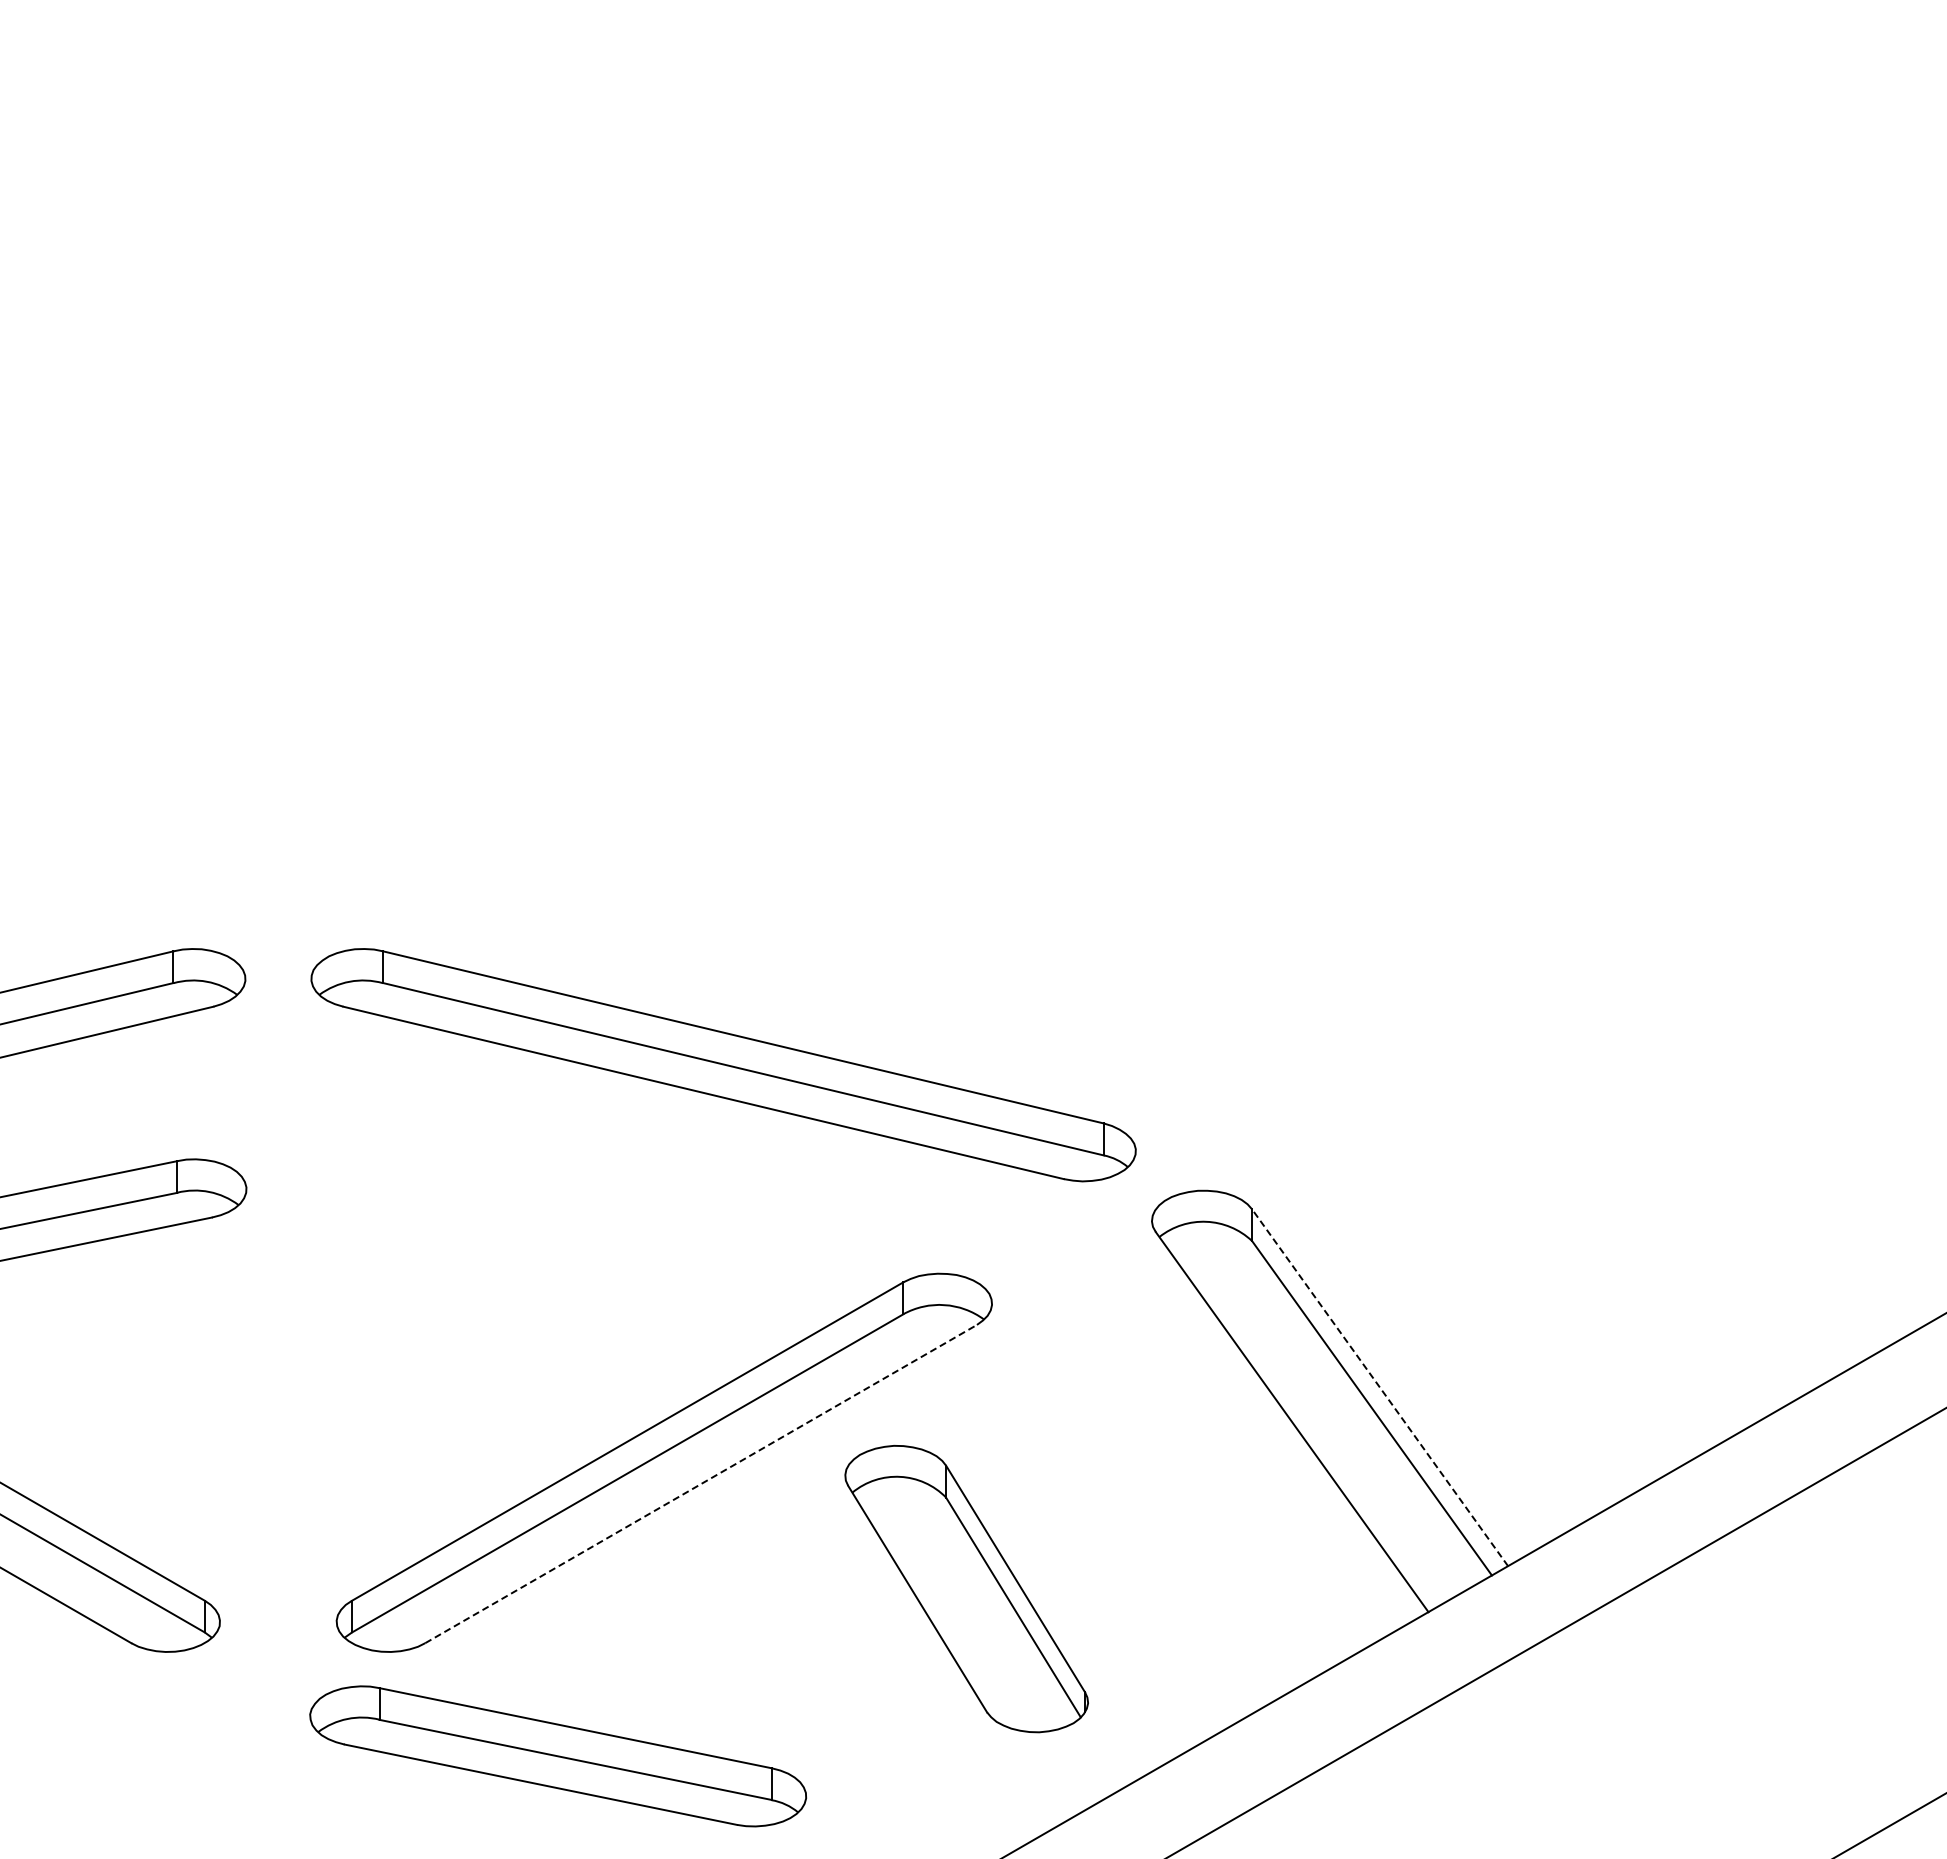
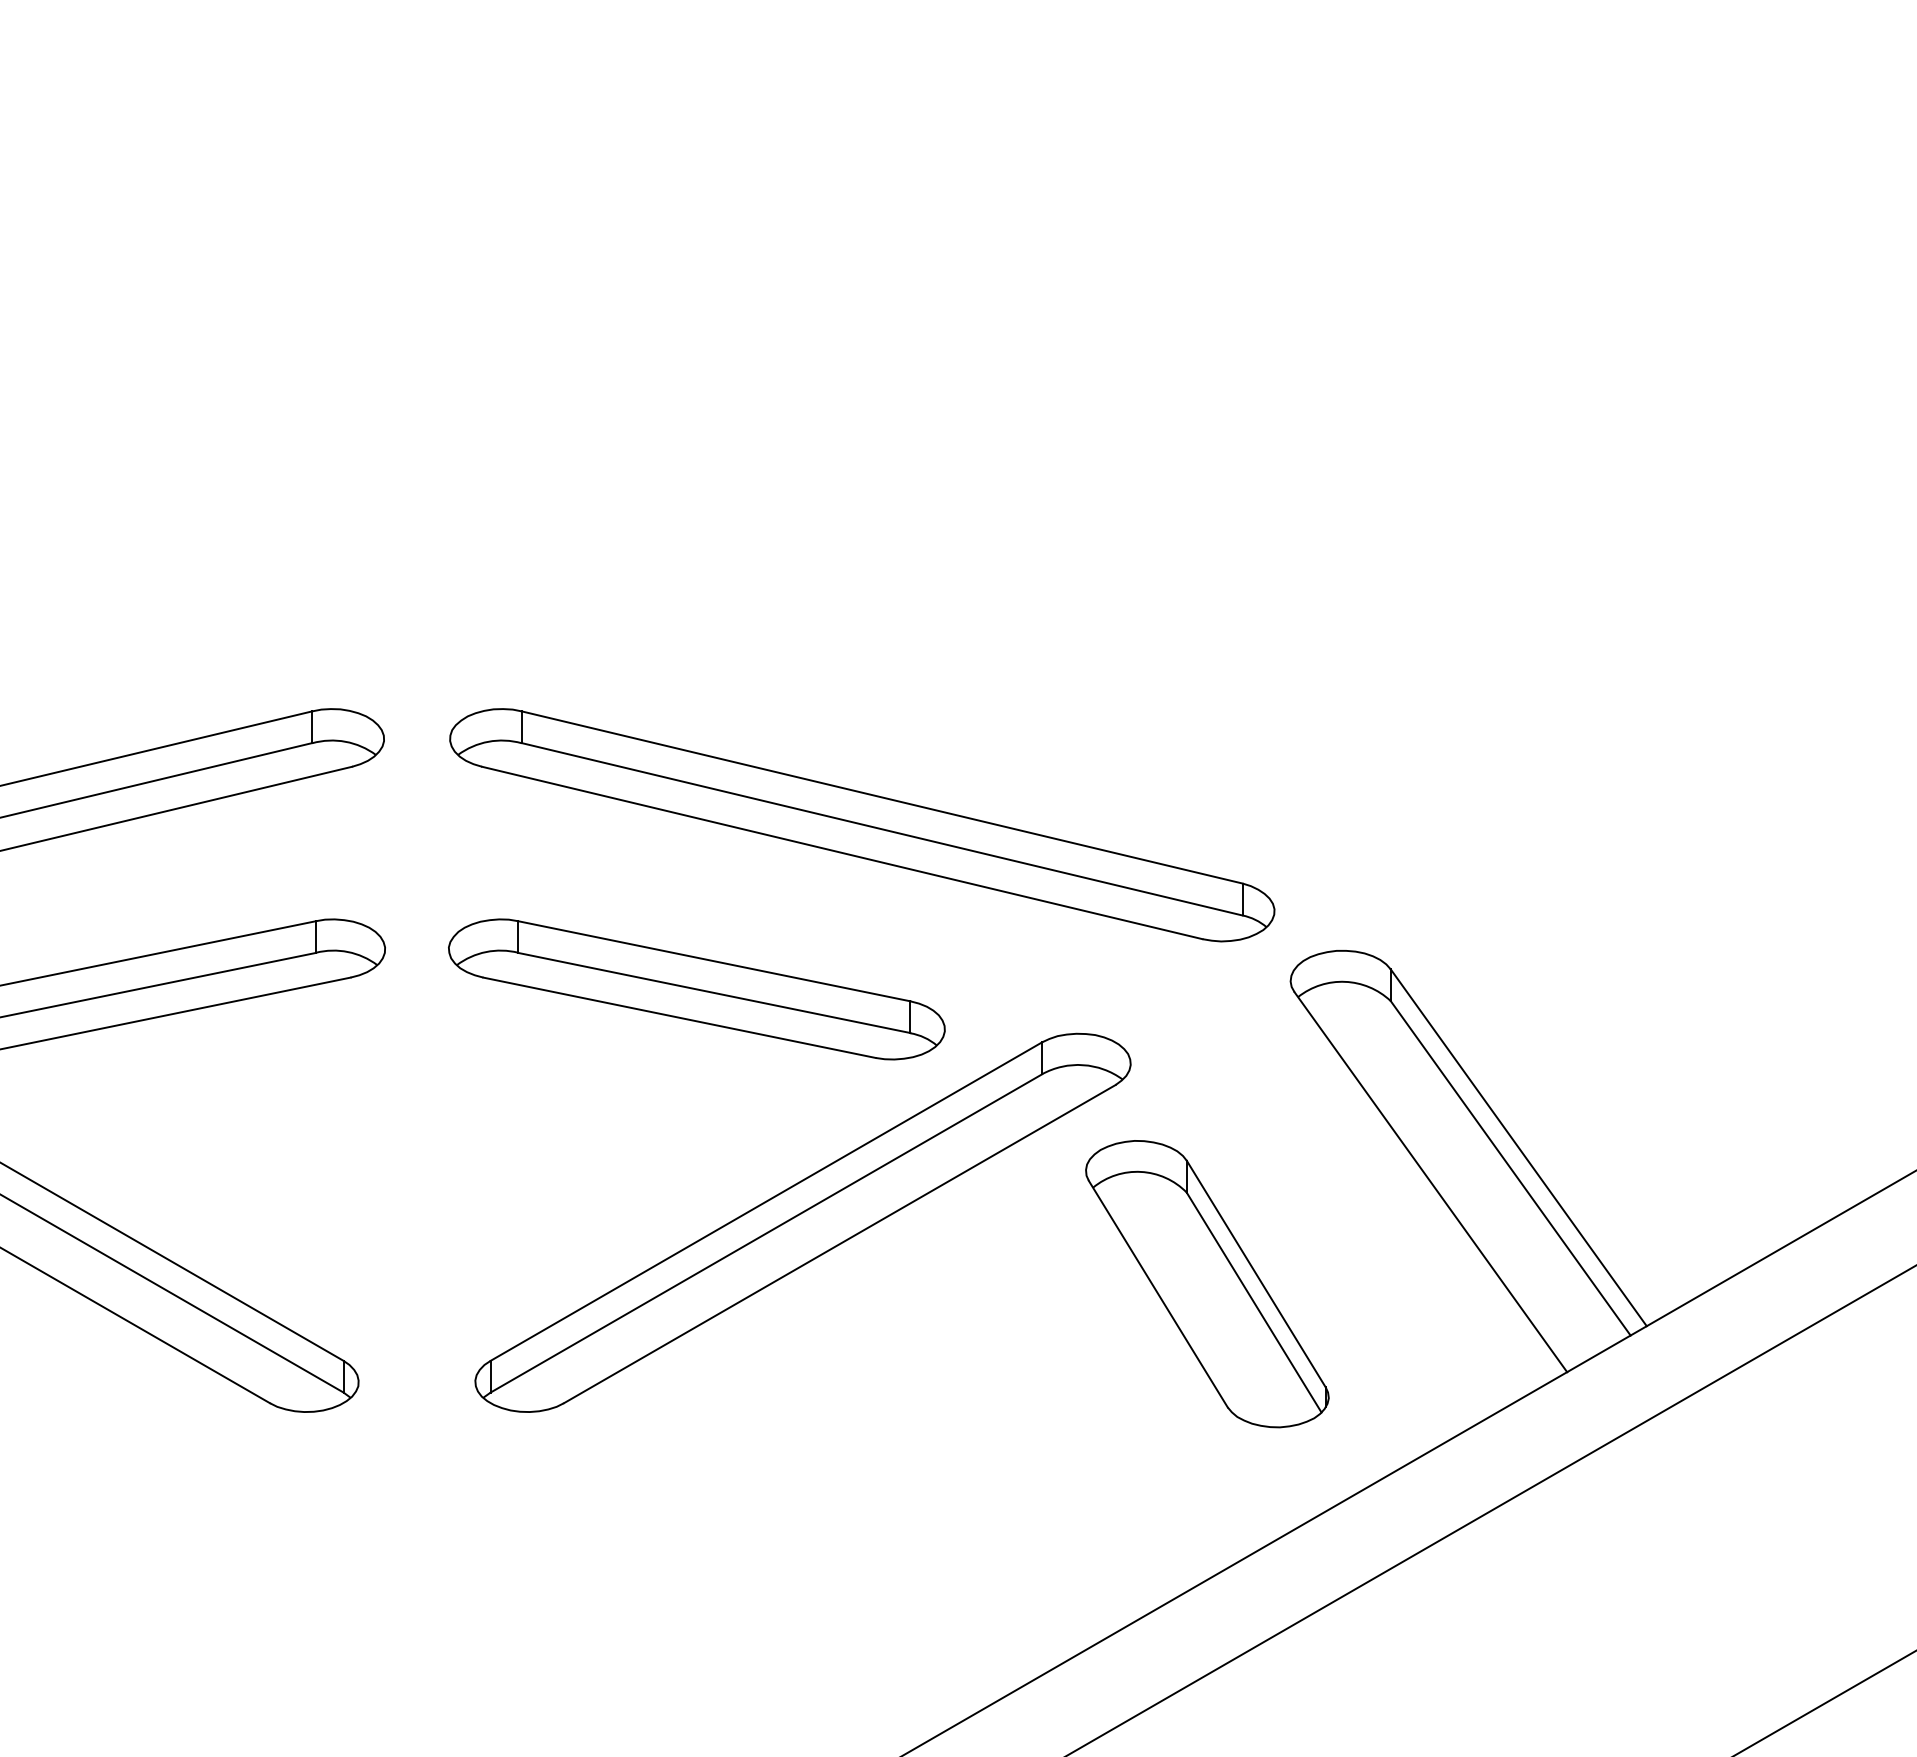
line: (1380, 1387) -> (1519, 1147), dashed -> solid
line: (701, 1483) -> (840, 1243), dashed -> solid
part: (966, 1589) -> (1207, 1284), moved
part: (557, 1756) -> (696, 989), moved

